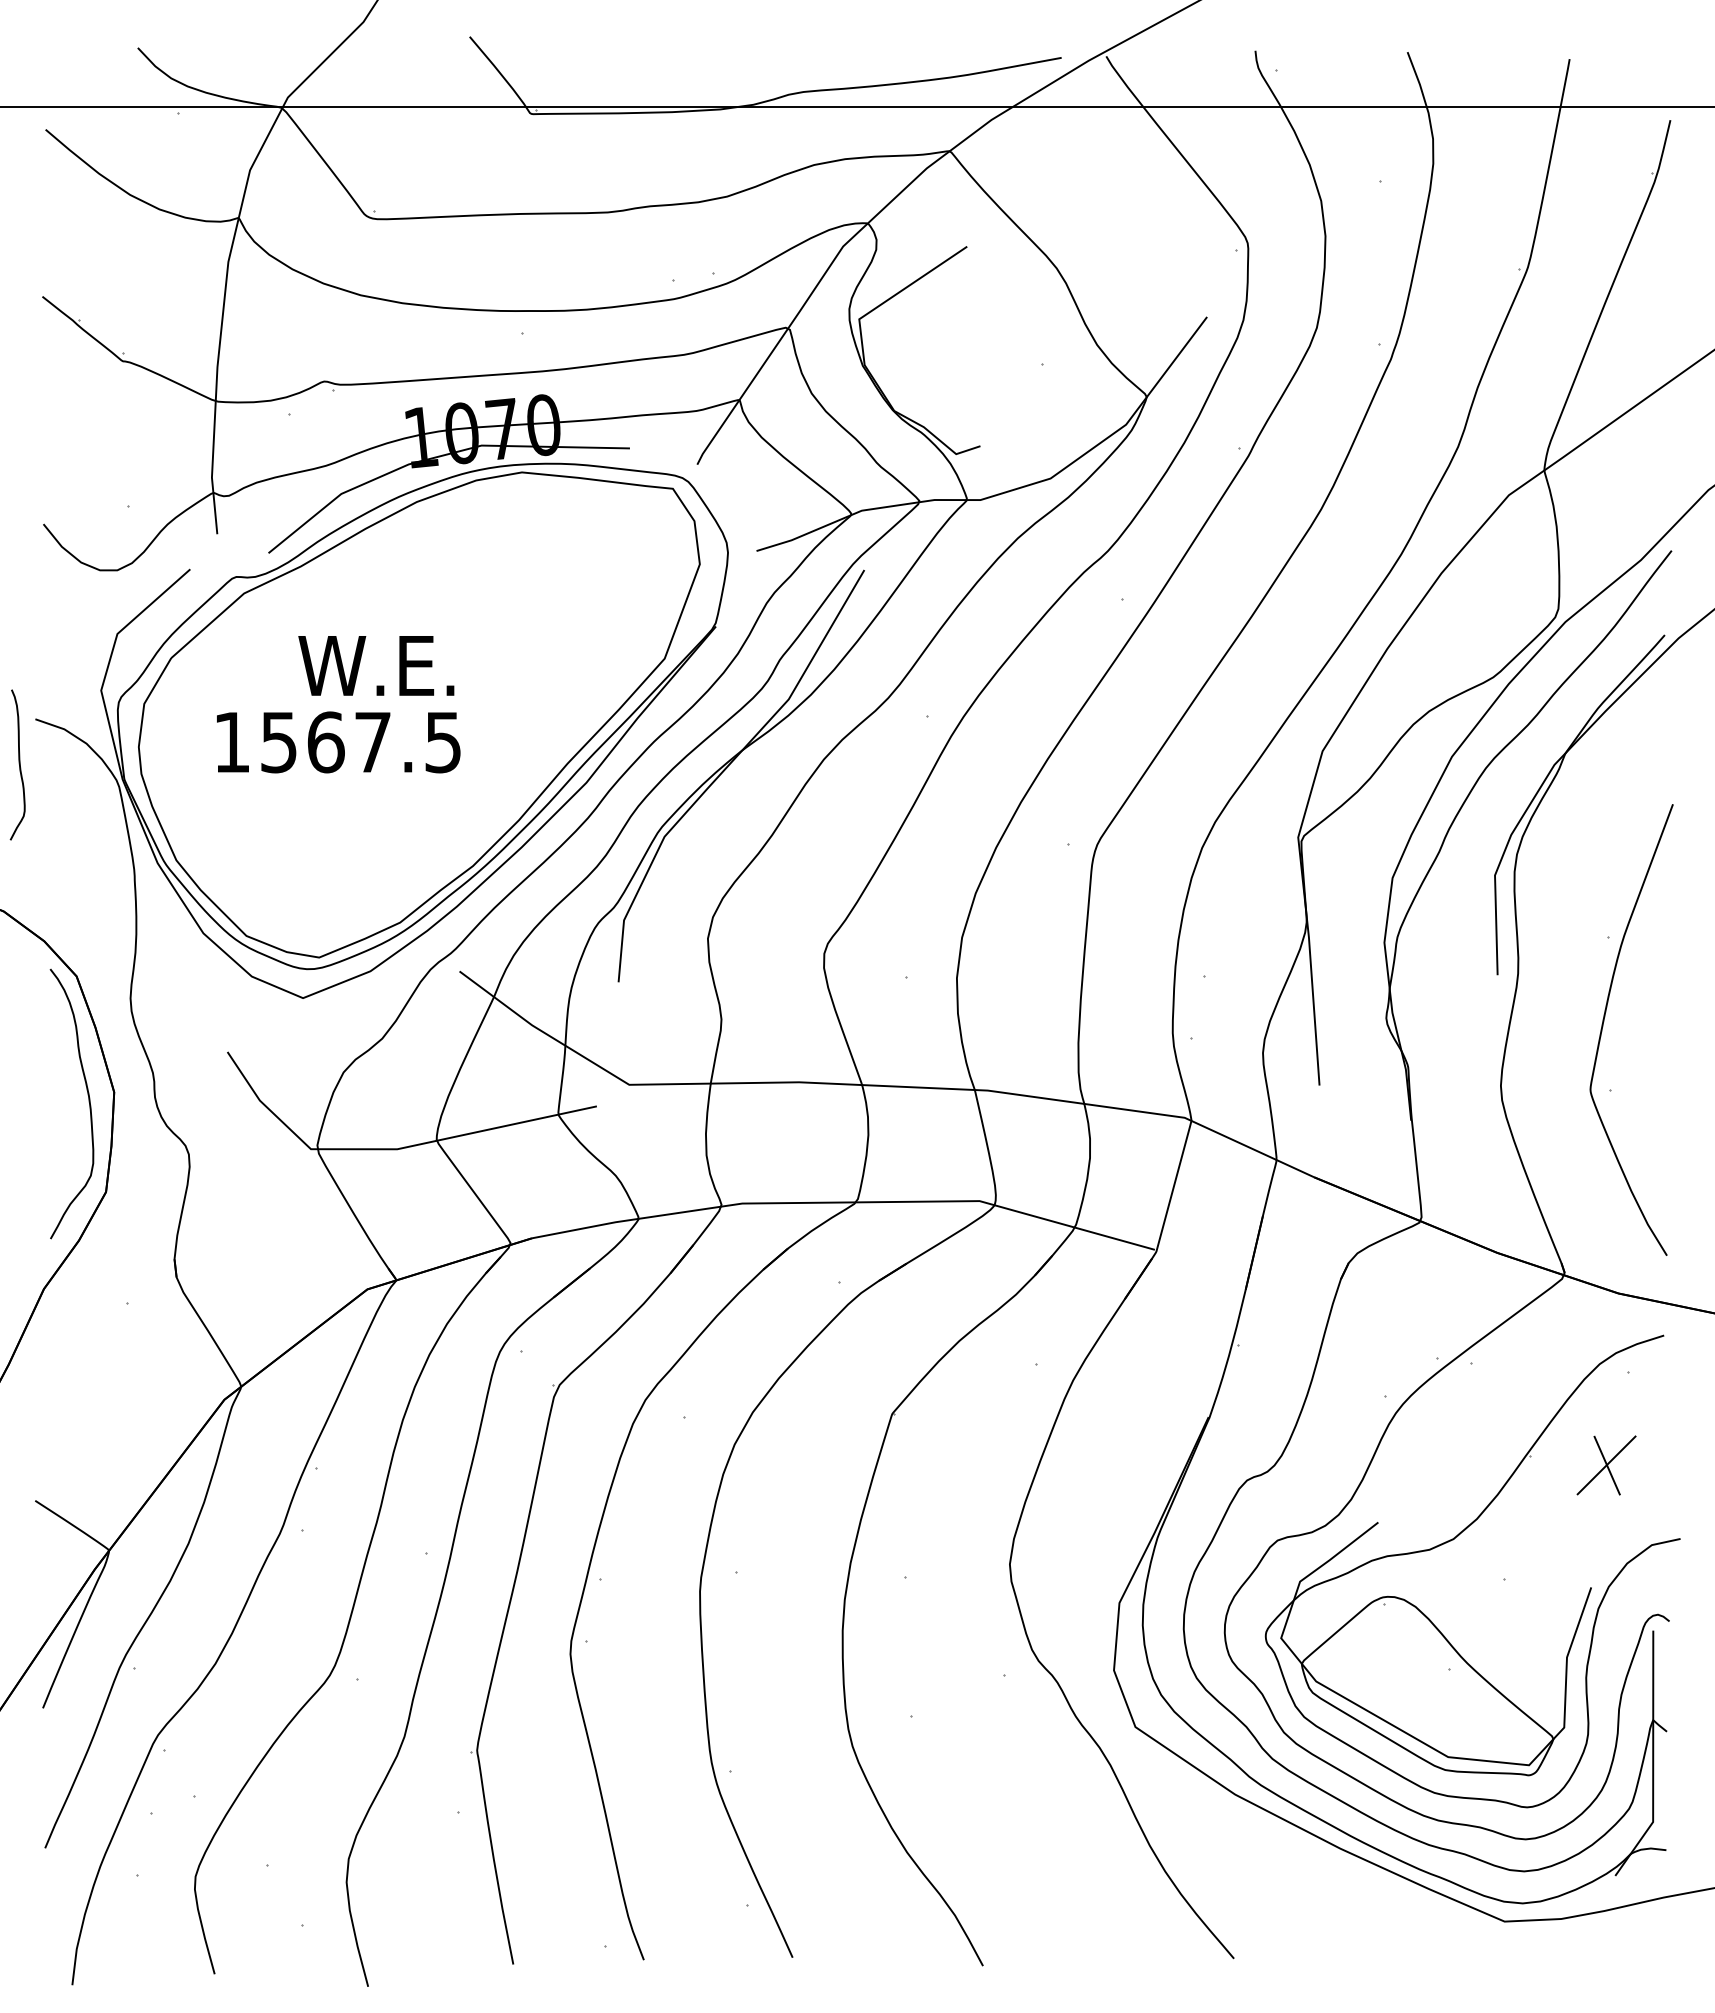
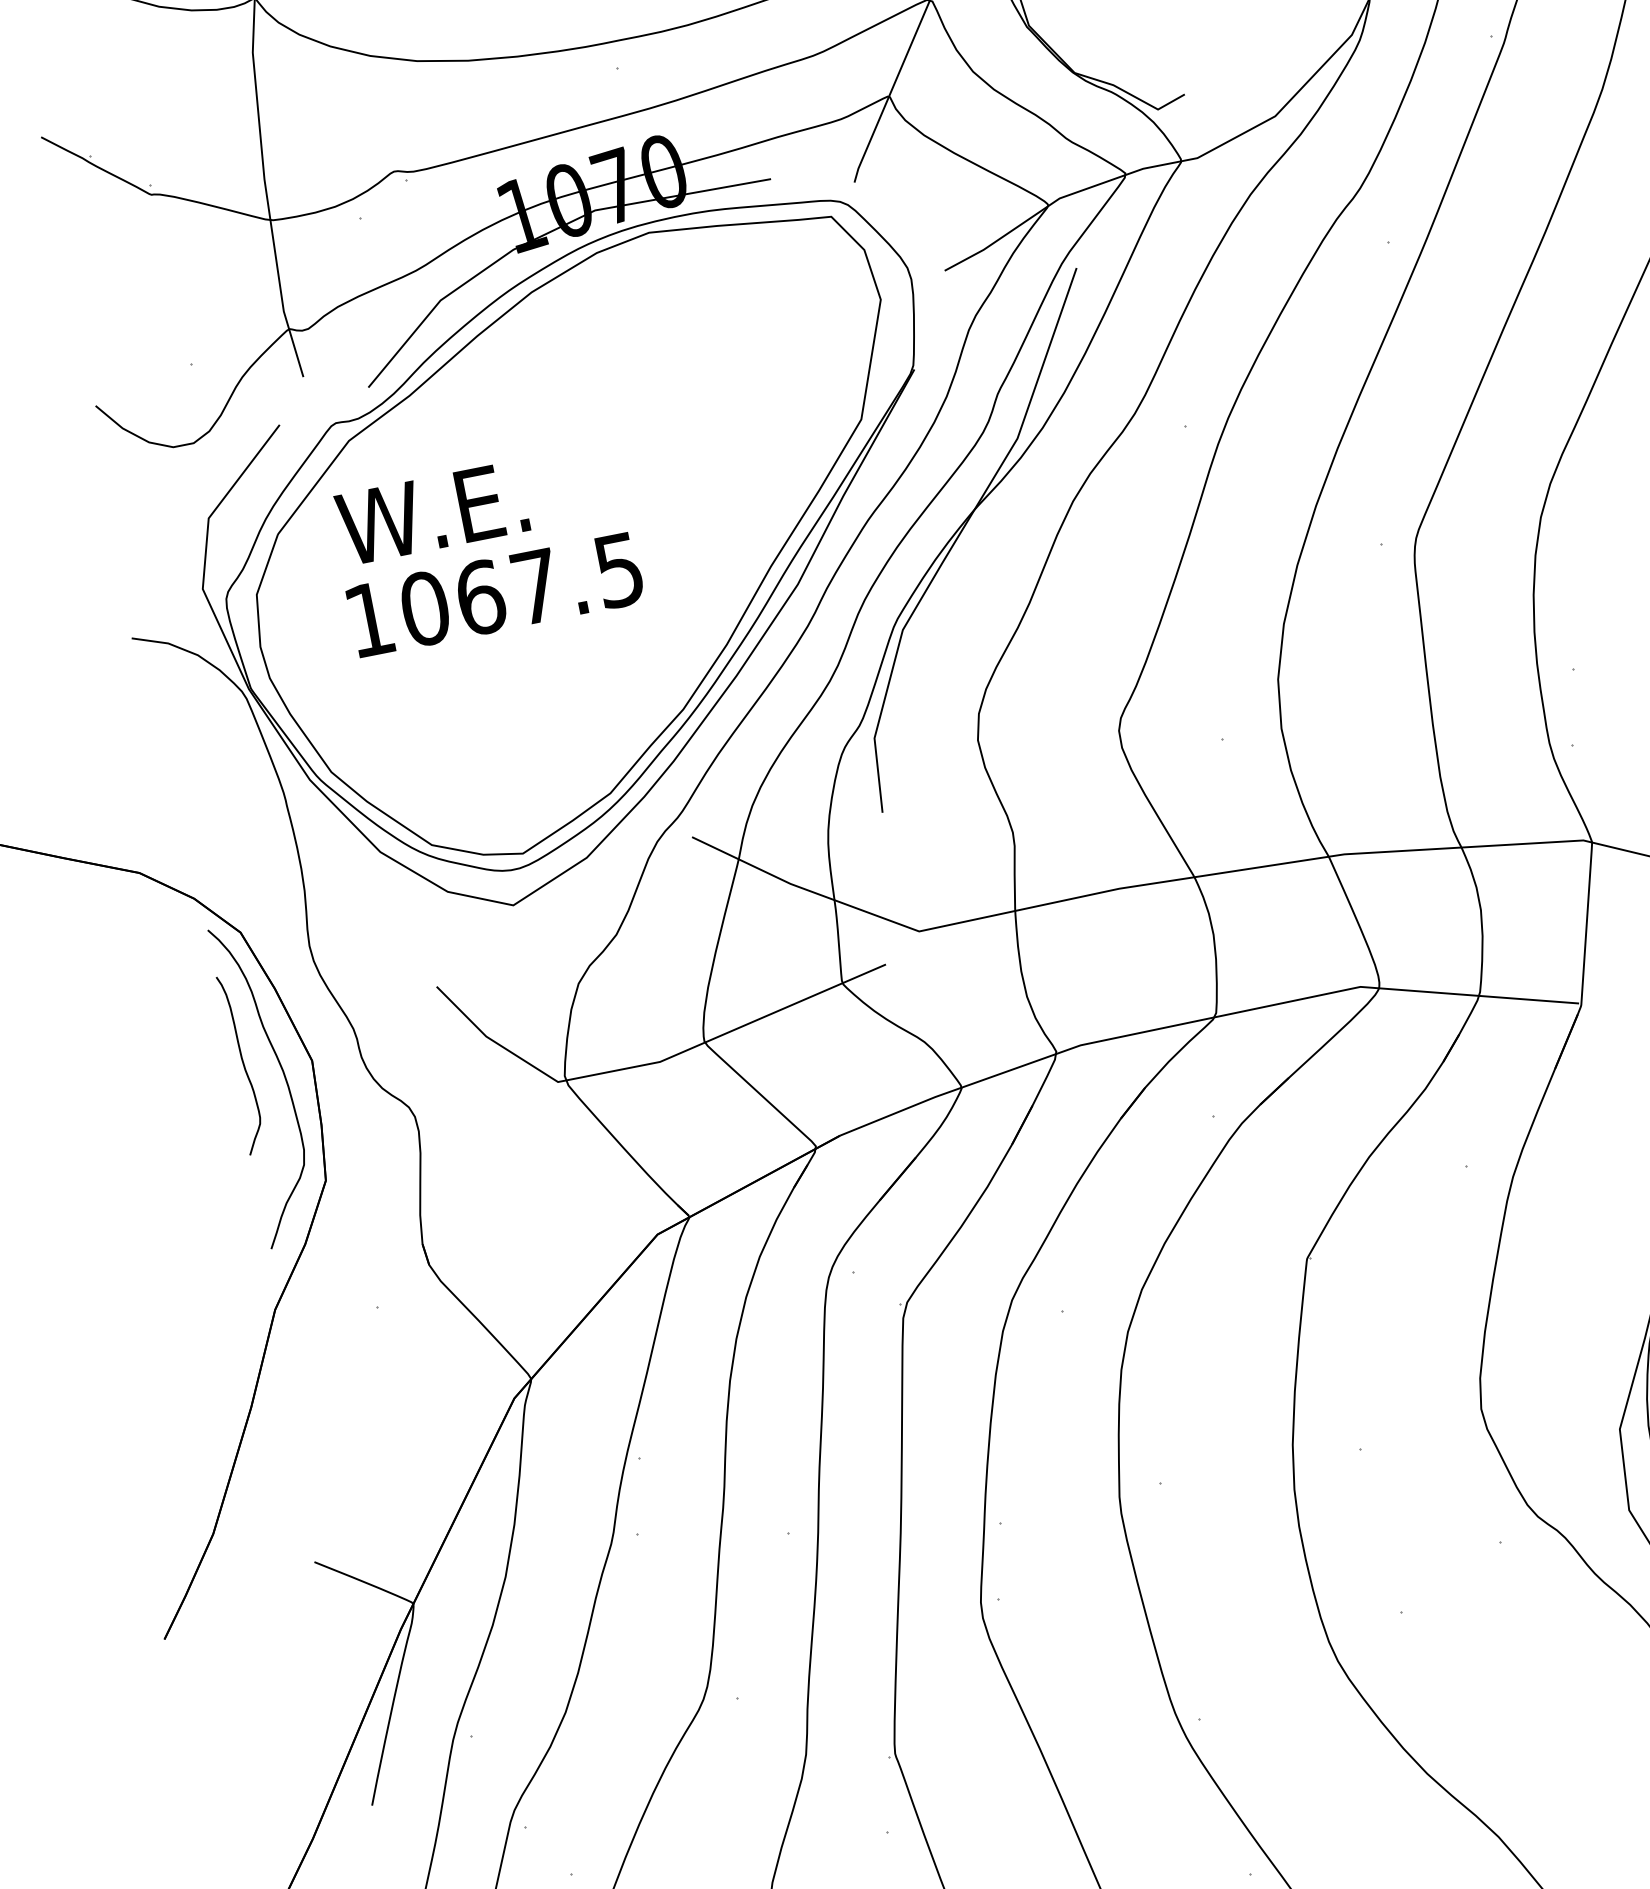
text: (376, 665) -> (432, 512), moved
text: (278, 742) -> (424, 608), 1567.5 -> 1067.5
curve: (18, 763) -> (241, 1062), moved

